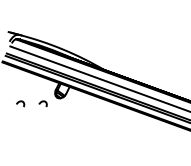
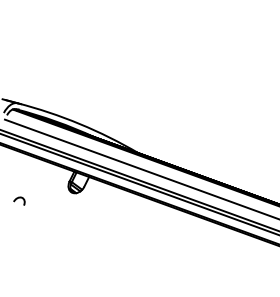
curve: (43, 102) -> (51, 198), removed

